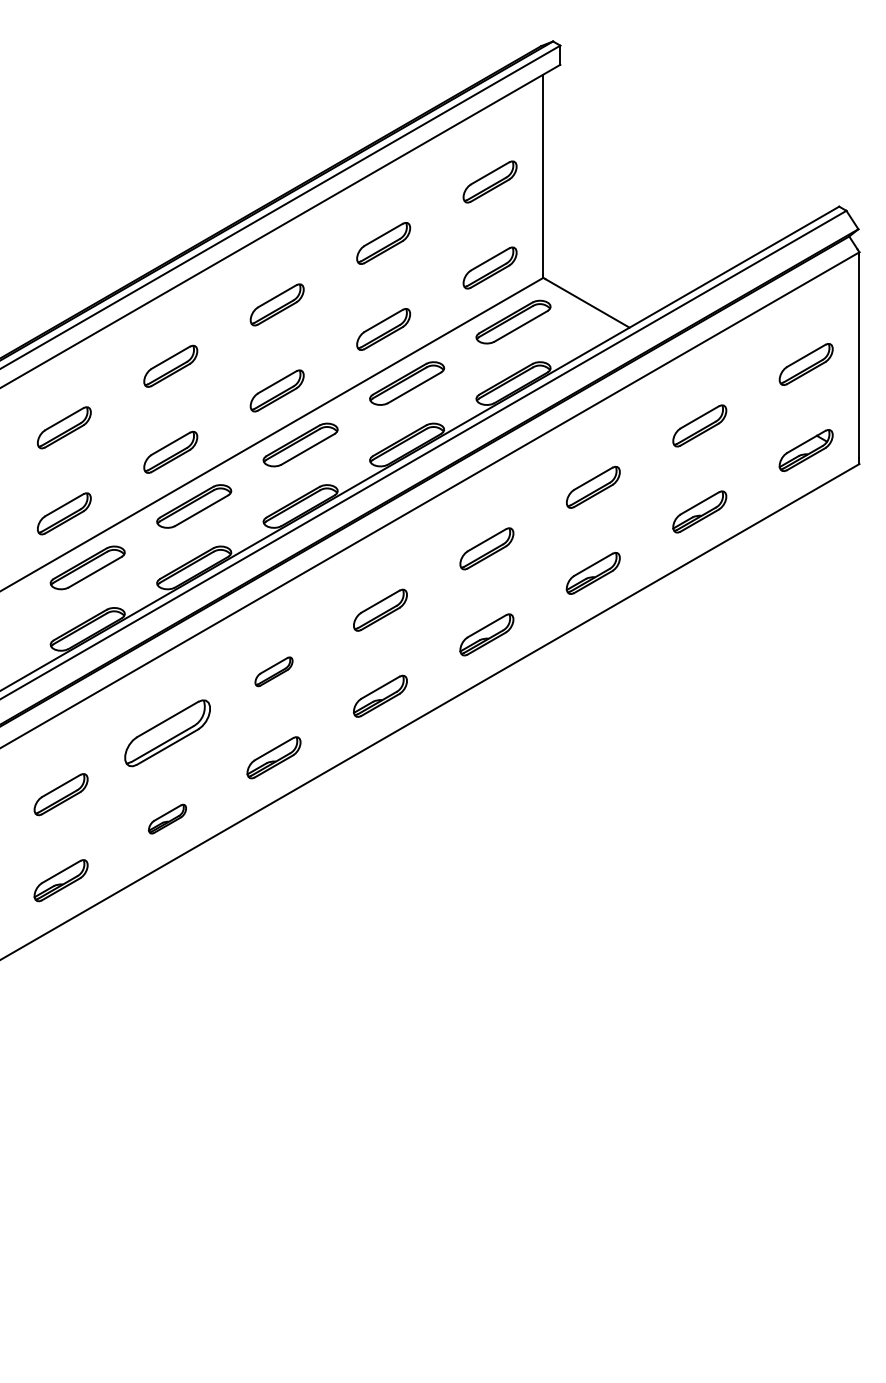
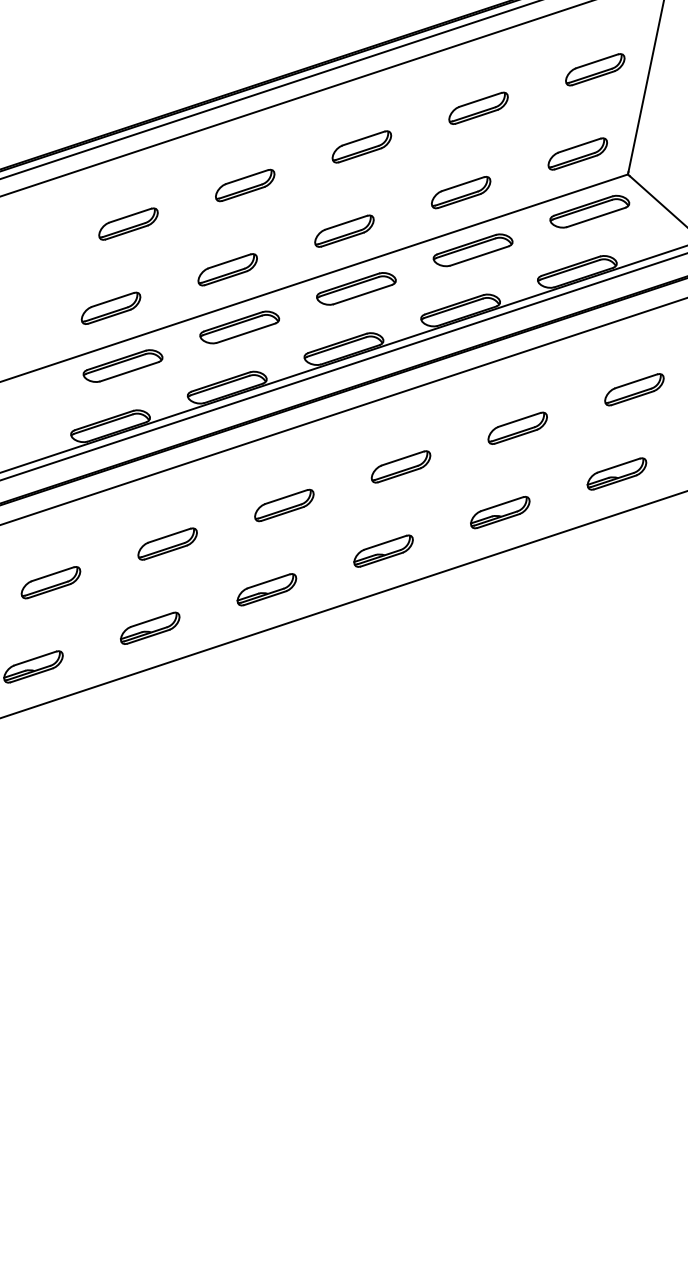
part: (273, 671) -> (283, 505), size x1.43
part: (167, 732) -> (167, 543), size x0.62
part: (167, 818) -> (150, 627), size x1.43

